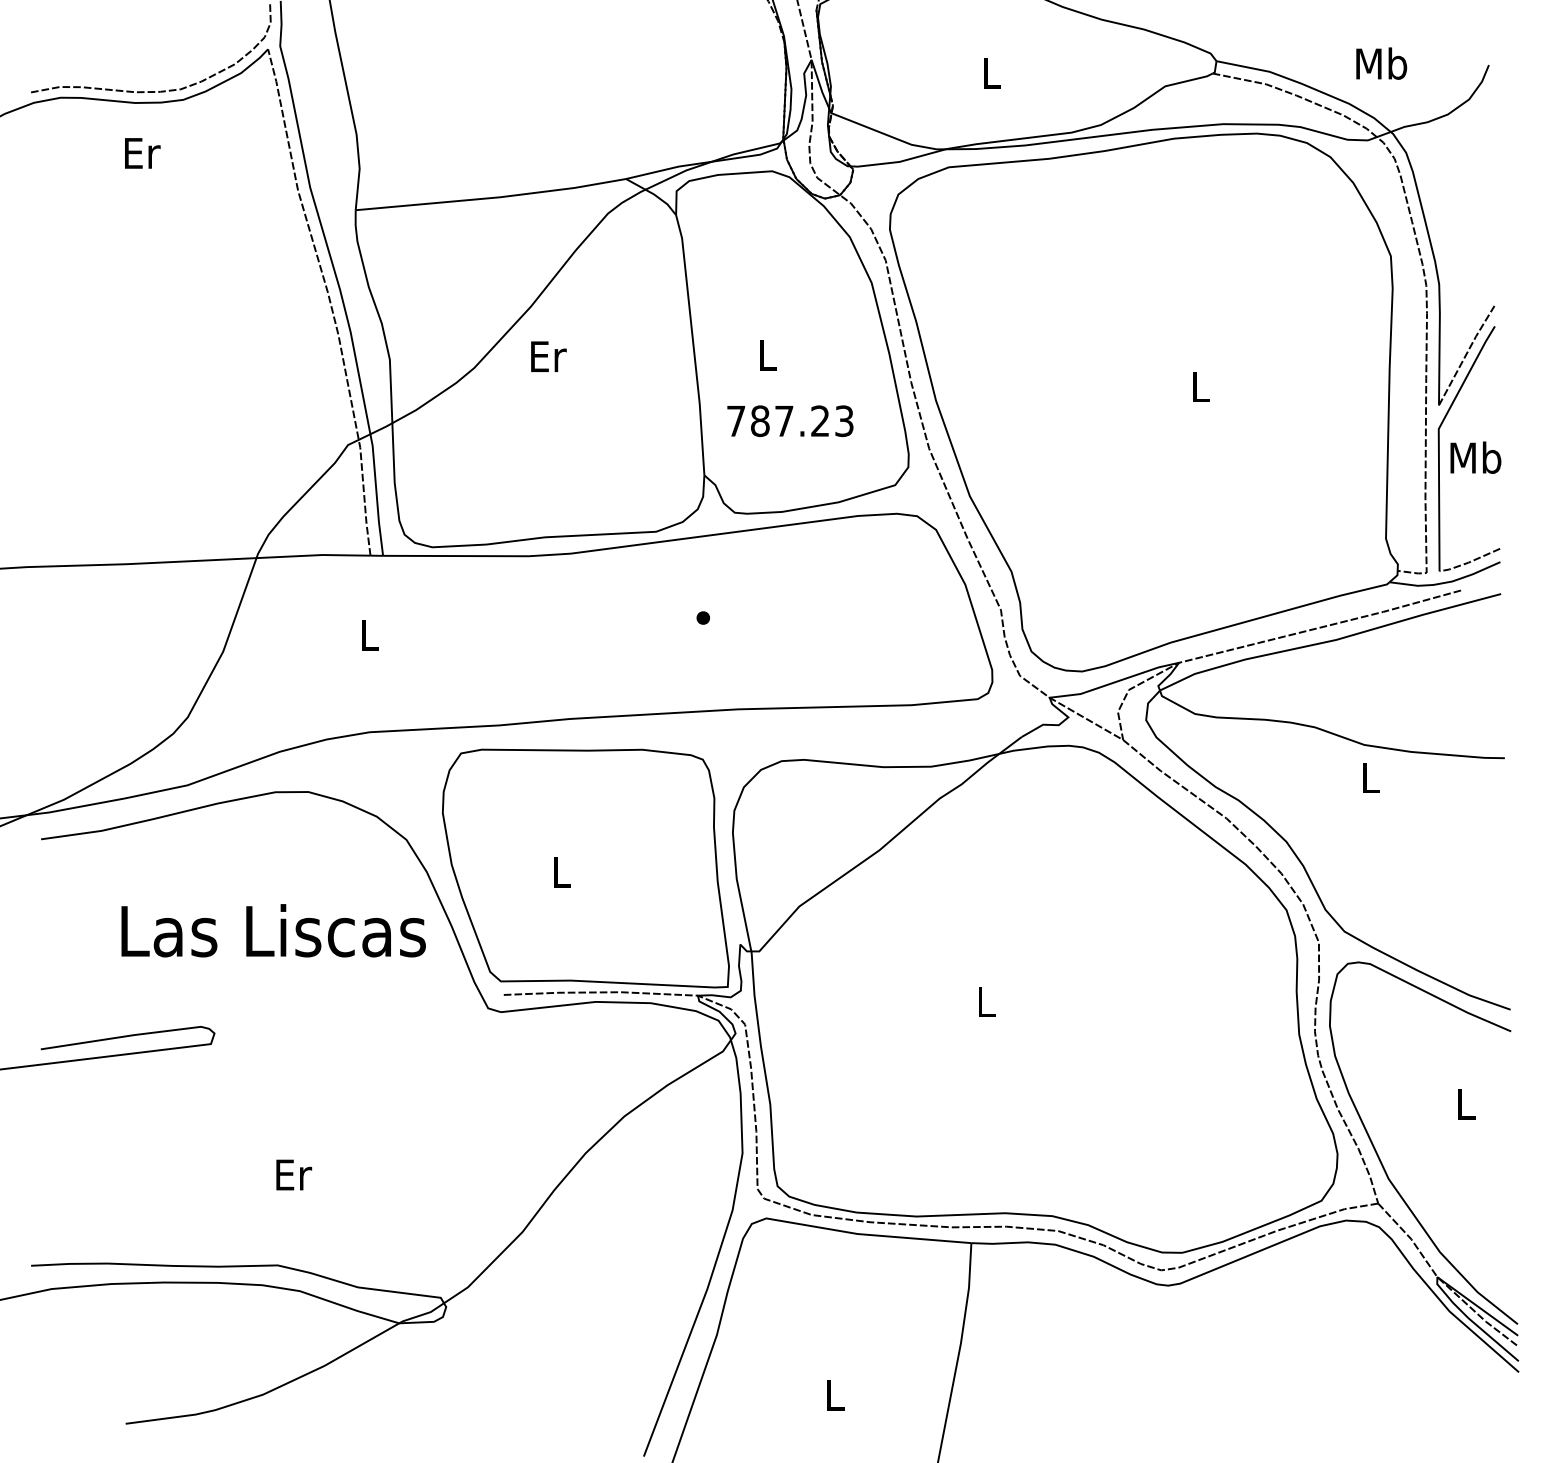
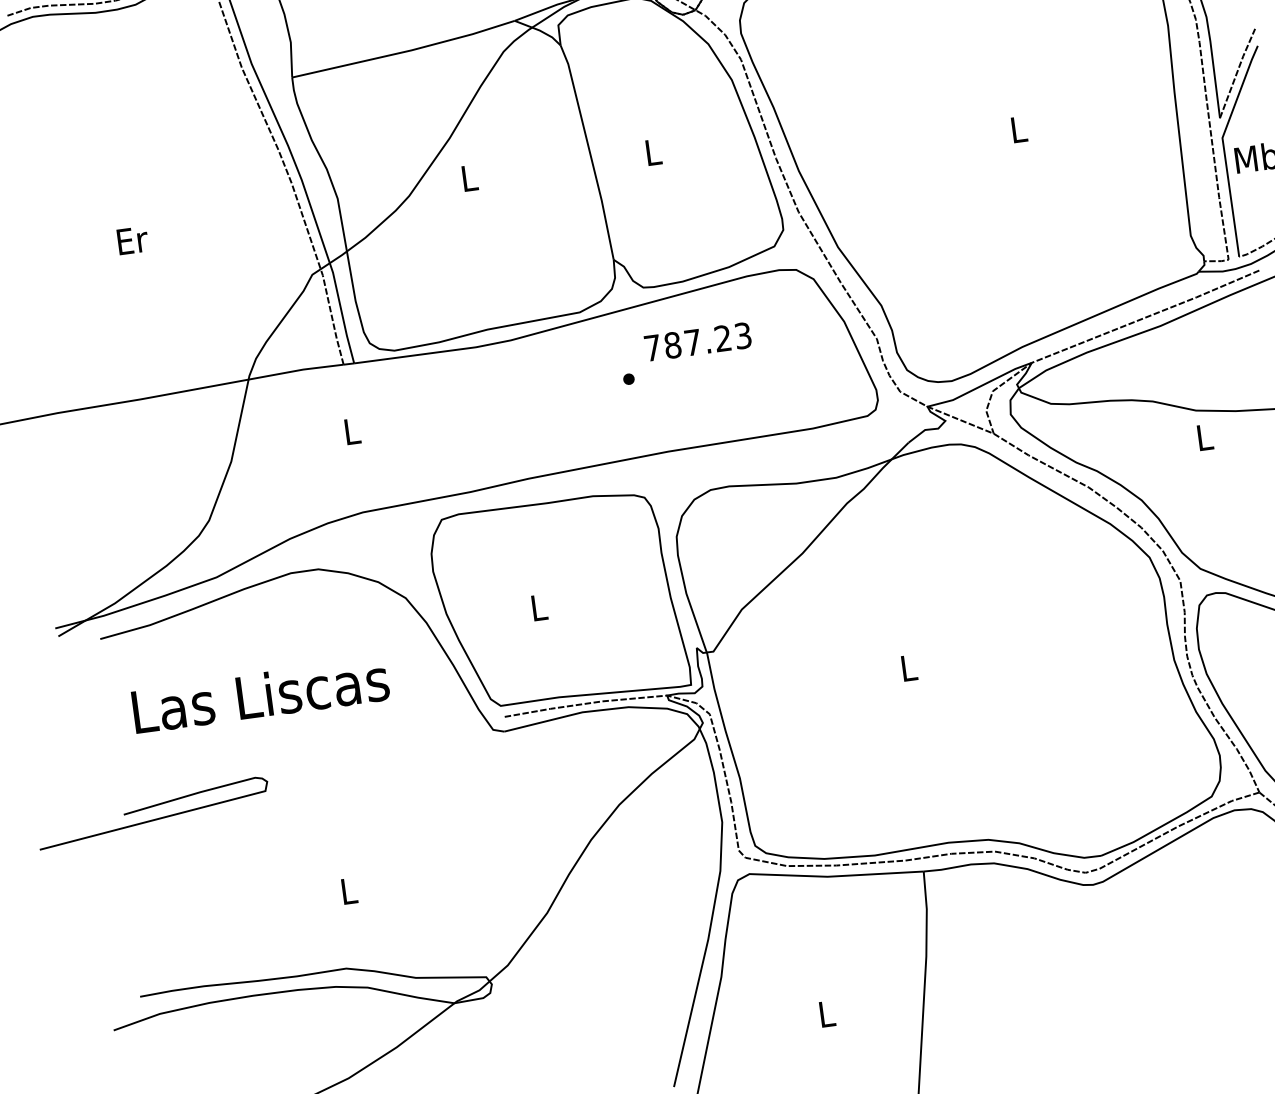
text: (142, 153) -> (132, 240), moved
text: (548, 356) -> (469, 178), Er -> L
text: (790, 421) -> (698, 342), moved
text: (273, 930) -> (260, 695), moved
text: (294, 1174) -> (350, 890), Er -> L

